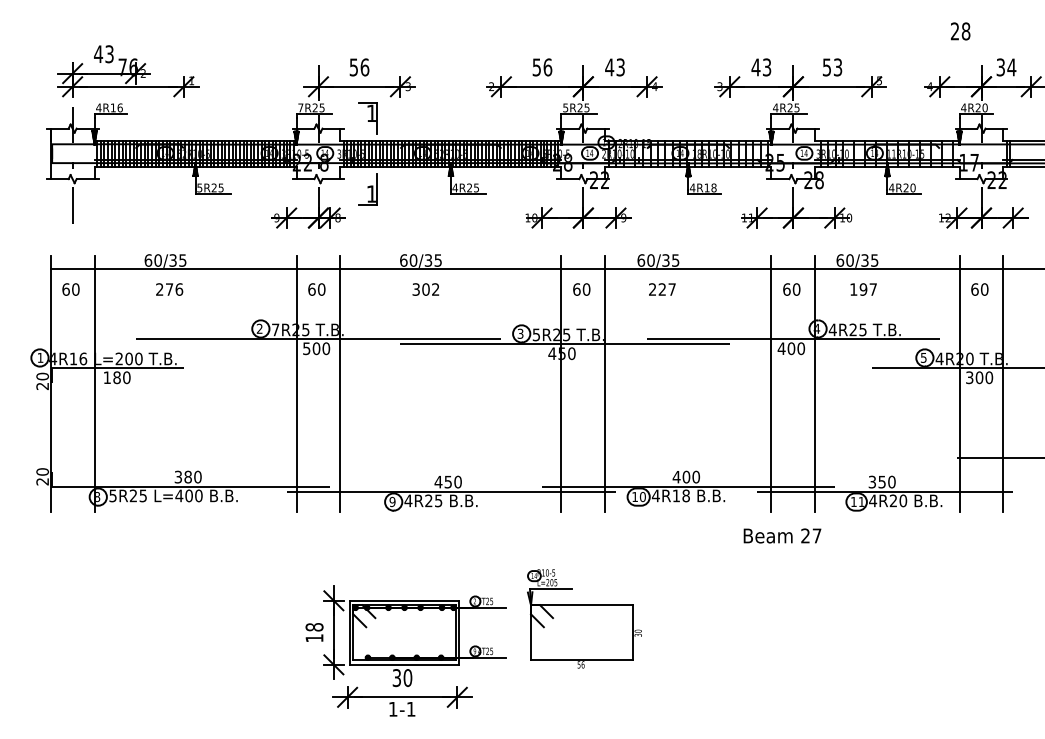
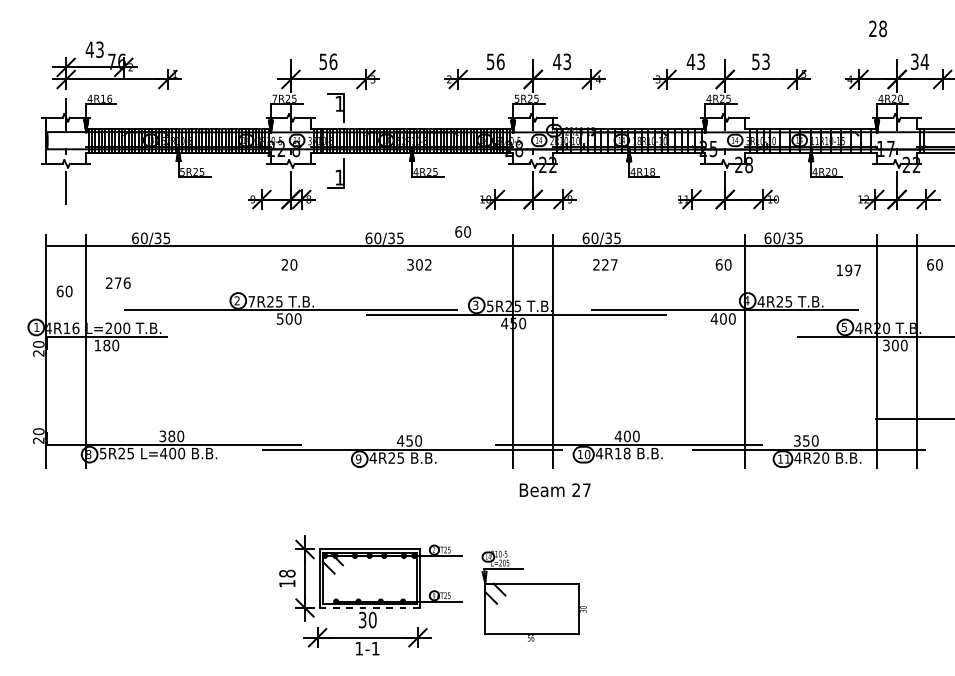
text: (70, 289) -> (64, 291), moved
text: (169, 289) -> (118, 283), moved
text: (311, 289) -> (284, 264), 60 -> 20
text: (425, 289) -> (418, 264), moved
text: (581, 289) -> (462, 231), moved
text: (863, 289) -> (848, 270), moved
text: (979, 289) -> (934, 264), moved
line: (296, 383) -> (270, 350), removed
line: (340, 383) -> (311, 350), removed
line: (771, 383) -> (705, 350), removed
text: (782, 535) -> (555, 489), moved
part: (584, 618) -> (534, 595), moved
line: (404, 664) -> (369, 607), solid -> dashed

